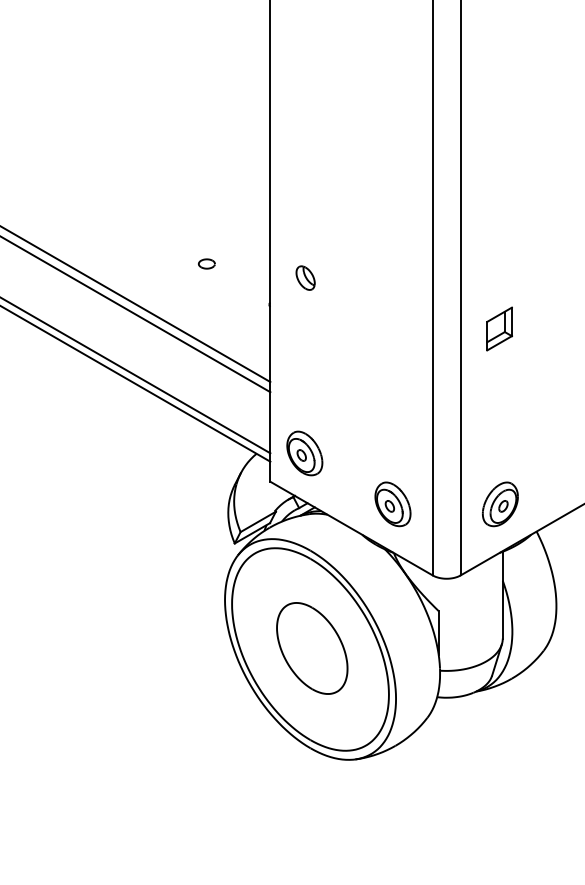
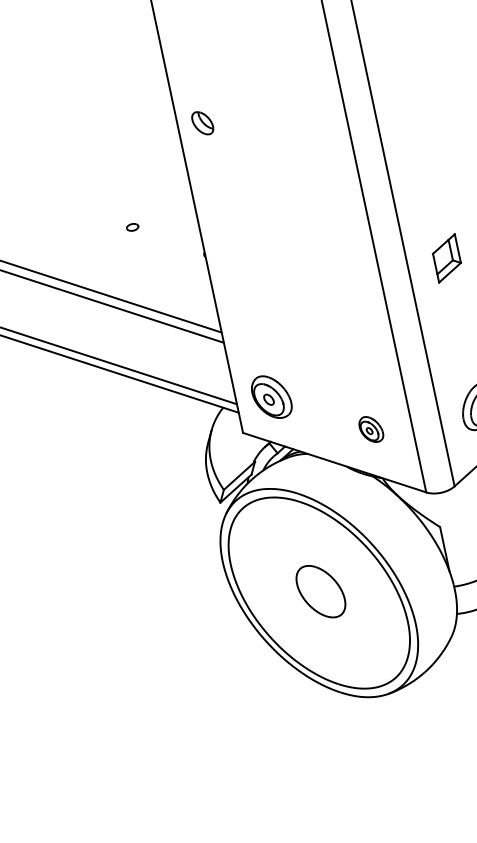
part: (206, 263) -> (132, 226), size x0.7
part: (305, 277) -> (202, 122), moved
part: (499, 328) -> (446, 257), moved
part: (392, 504) -> (370, 429), size x0.6
part: (312, 648) -> (321, 591), size x0.6

